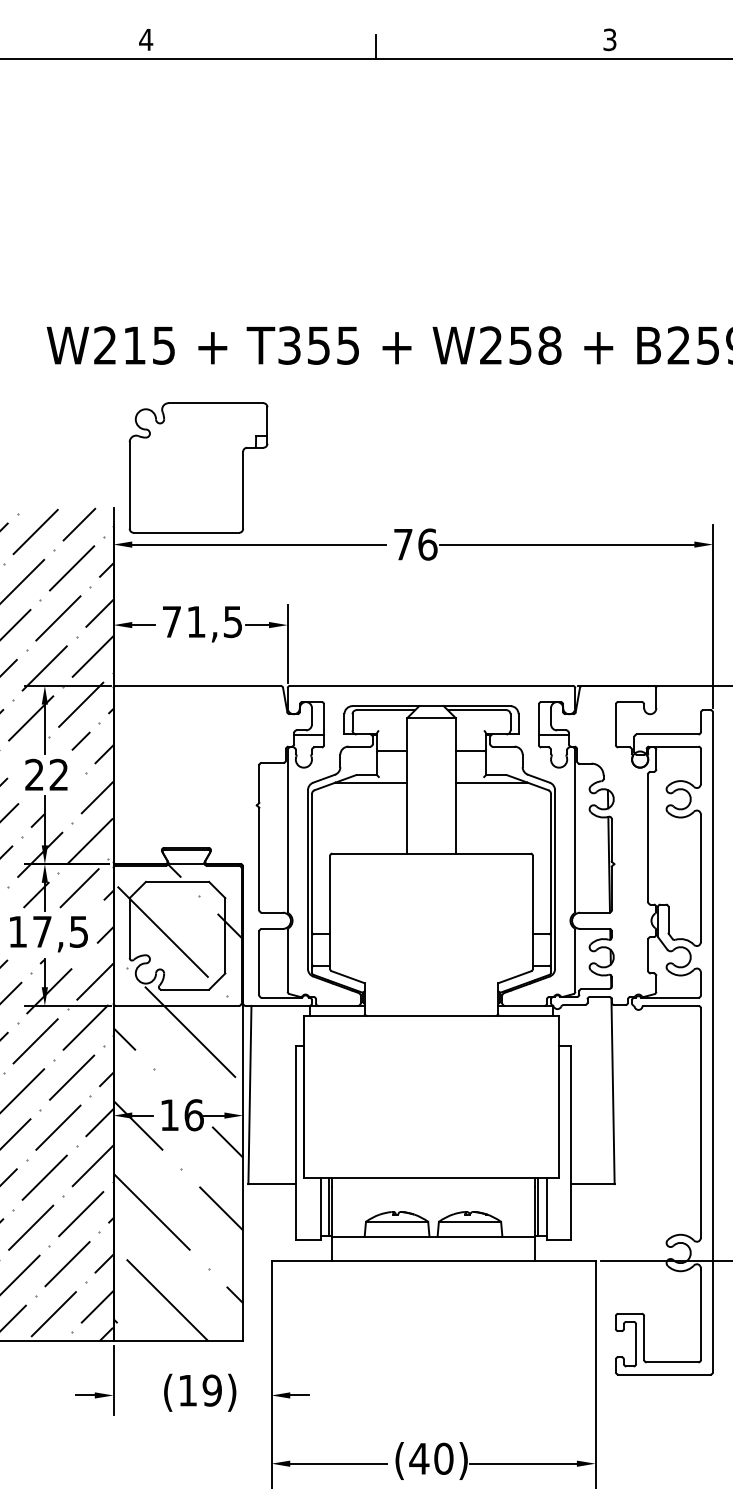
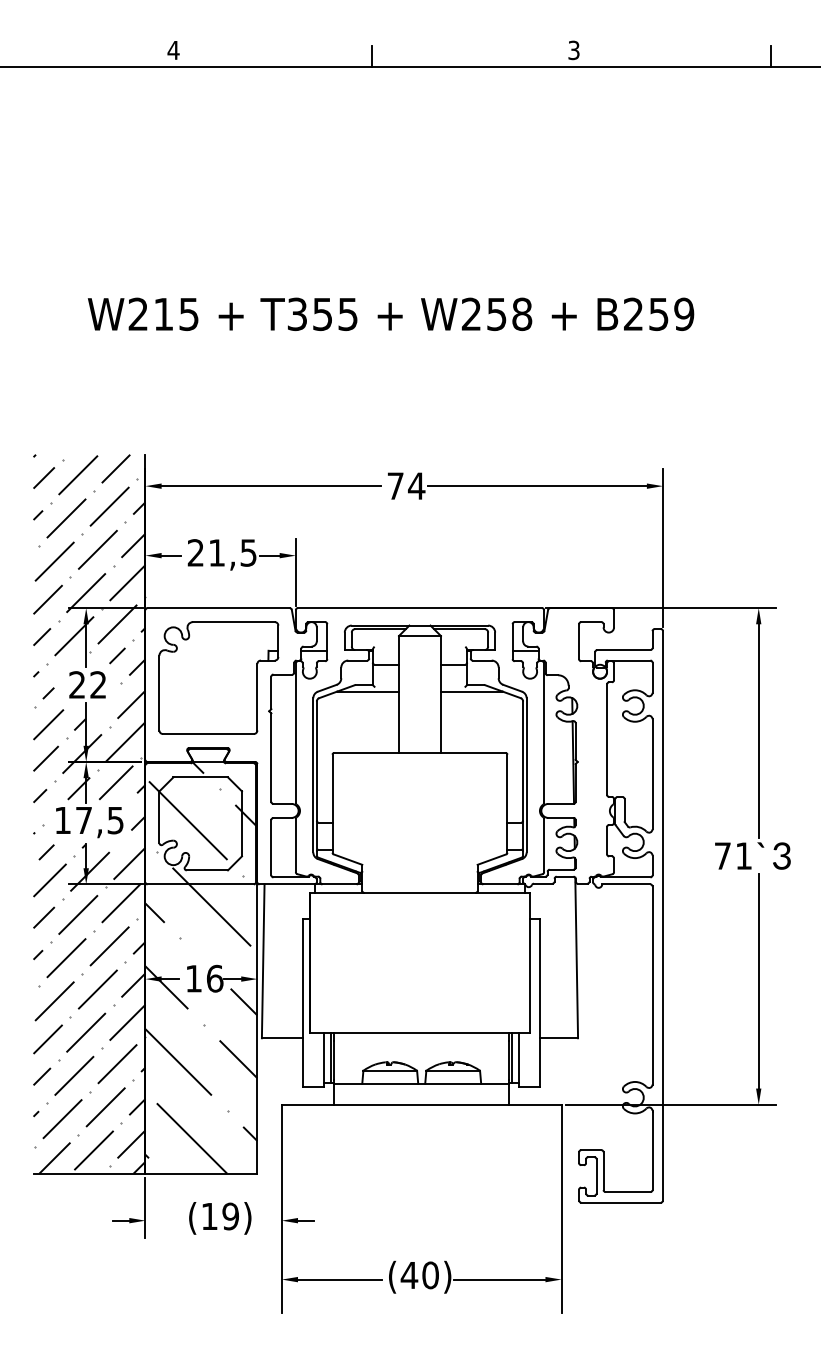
part: (198, 467) -> (218, 677), moved
text: (427, 544) -> (416, 486), 76 -> 74
text: (171, 621) -> (195, 552), 71,5 -> 21,5

